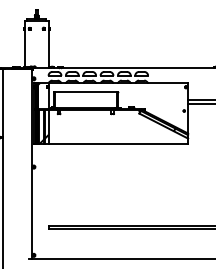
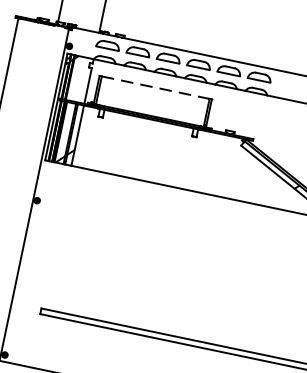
line: (85, 91) -> (155, 87), solid -> dashed

